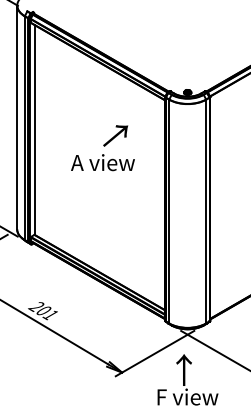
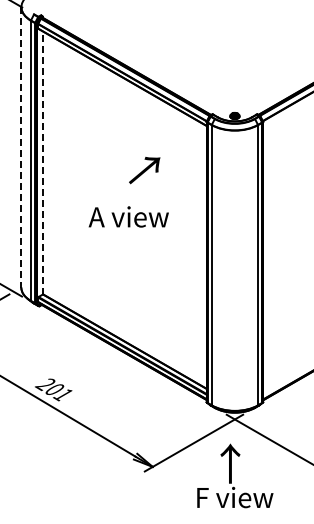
line: (17, 117) -> (21, 147), solid -> dashed
line: (34, 129) -> (43, 162), solid -> dashed
text: (102, 162) -> (128, 216), moved

